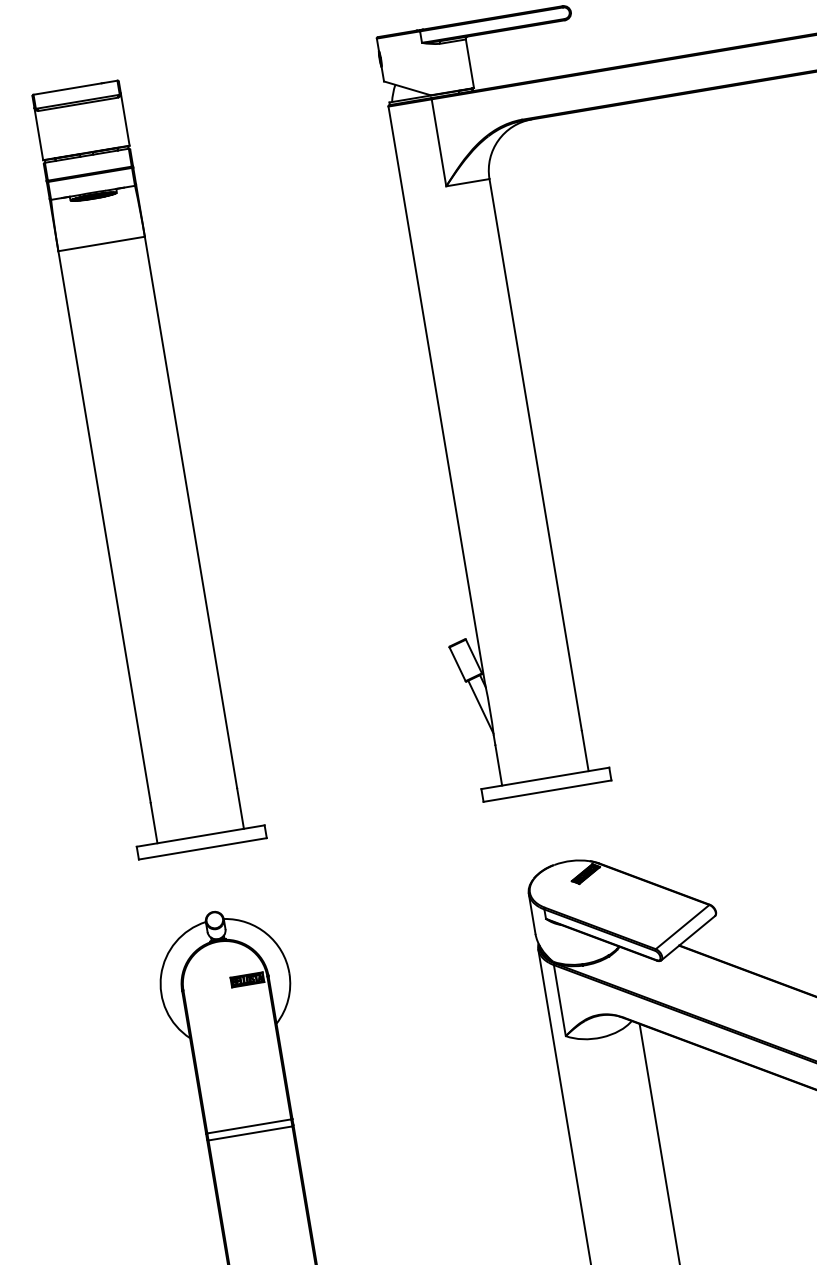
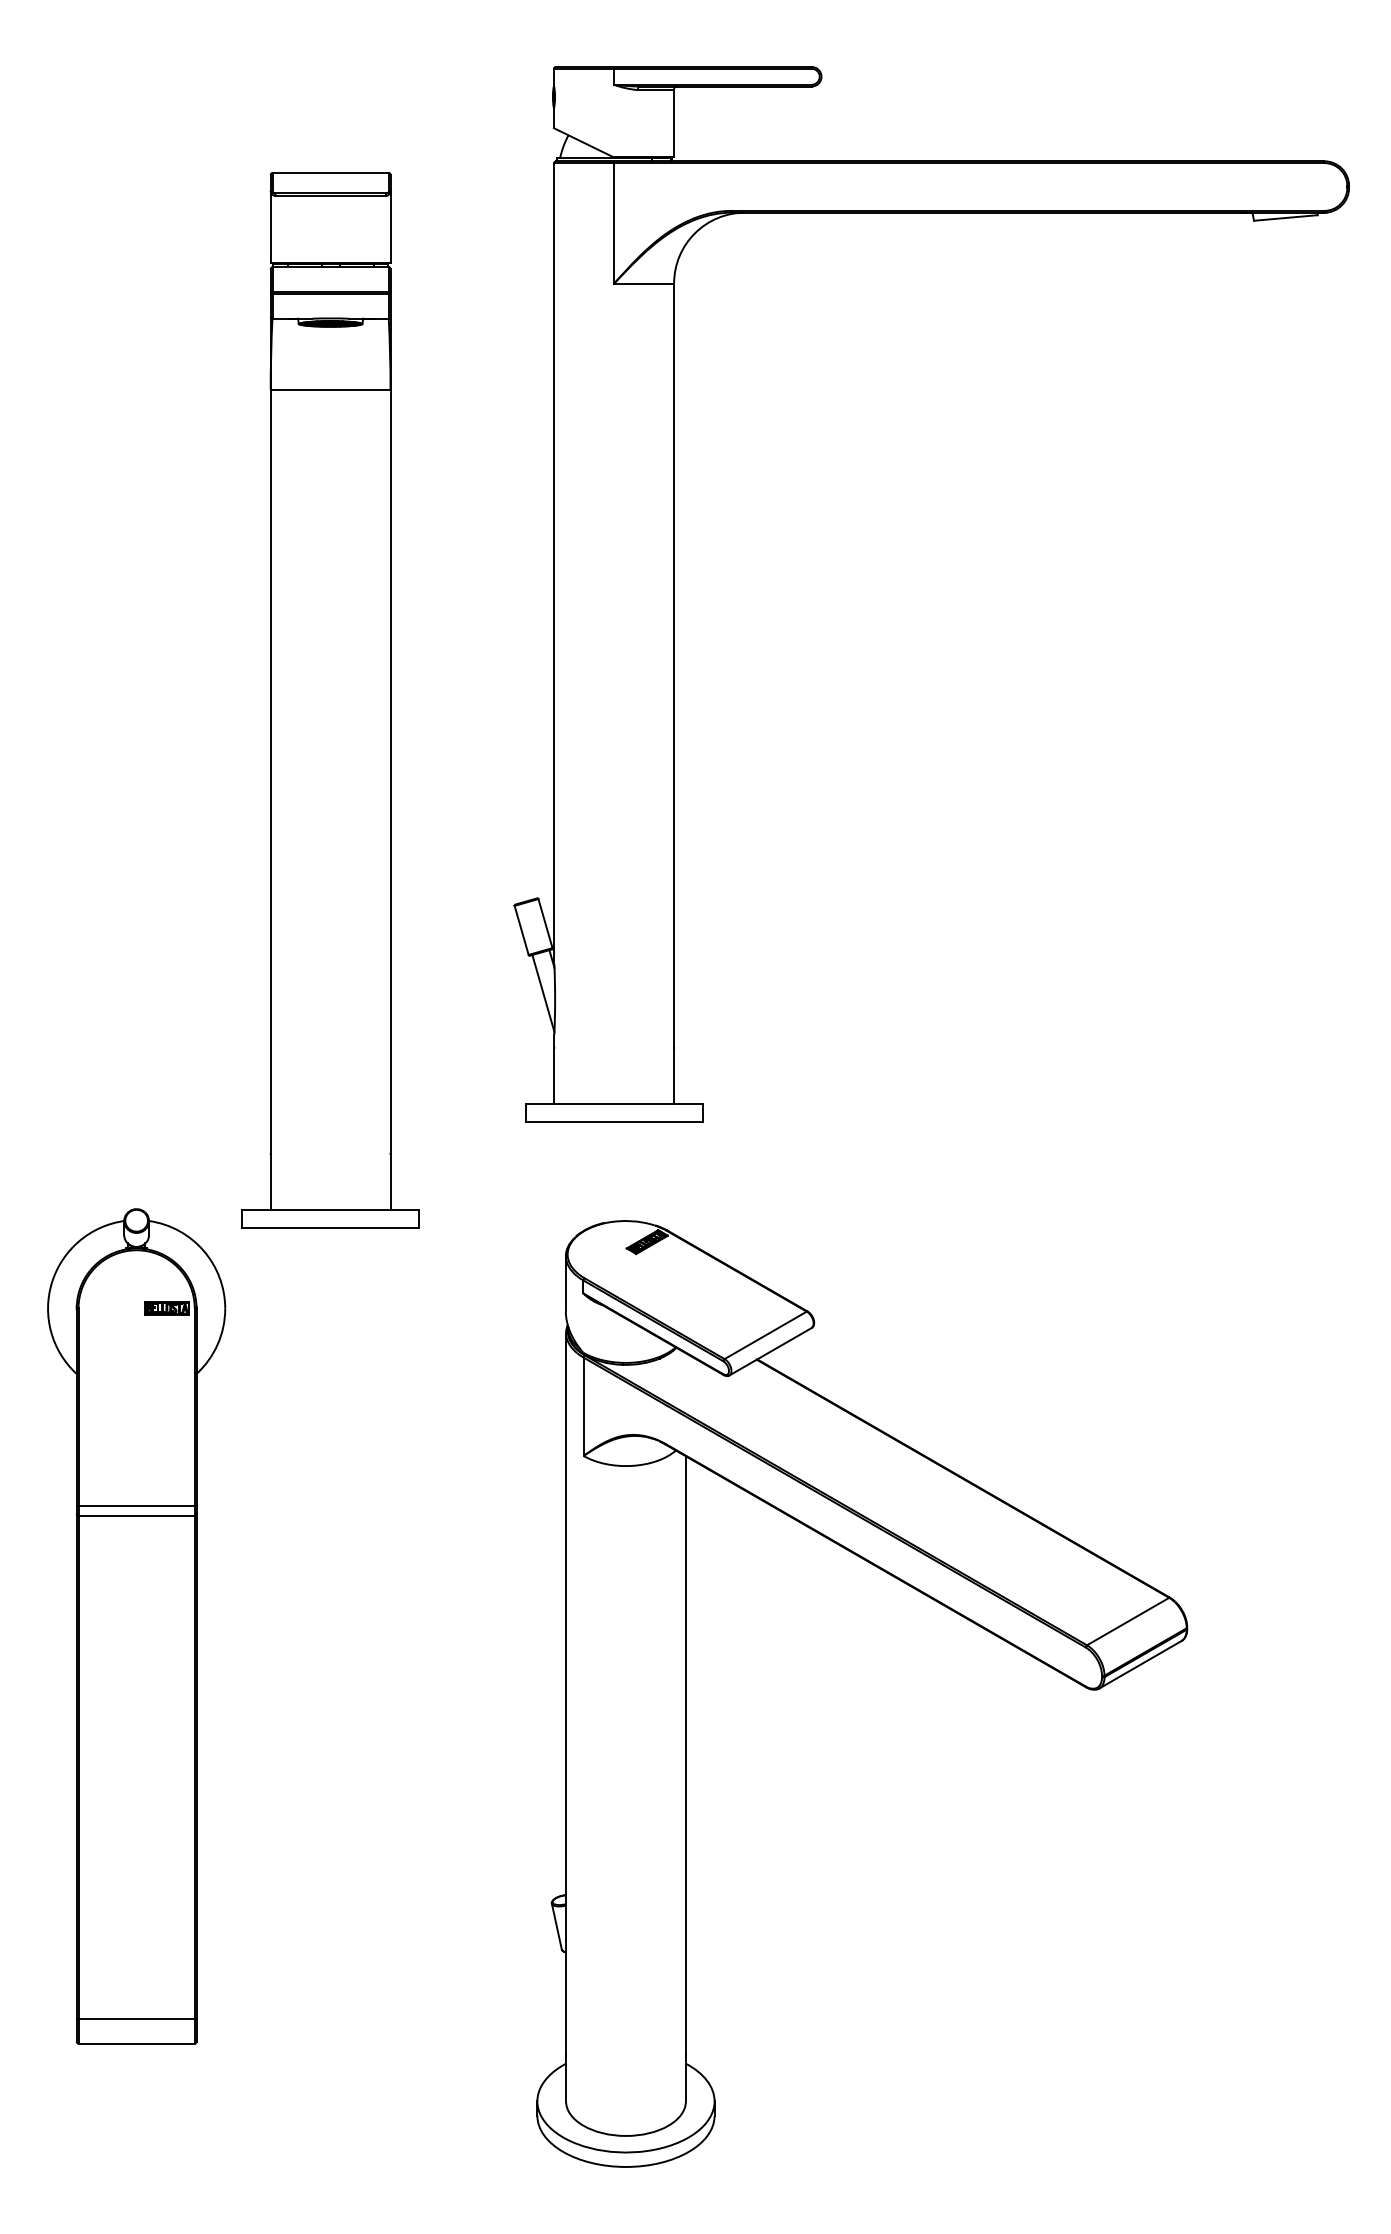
part: (139, 468) -> (330, 700), moved

